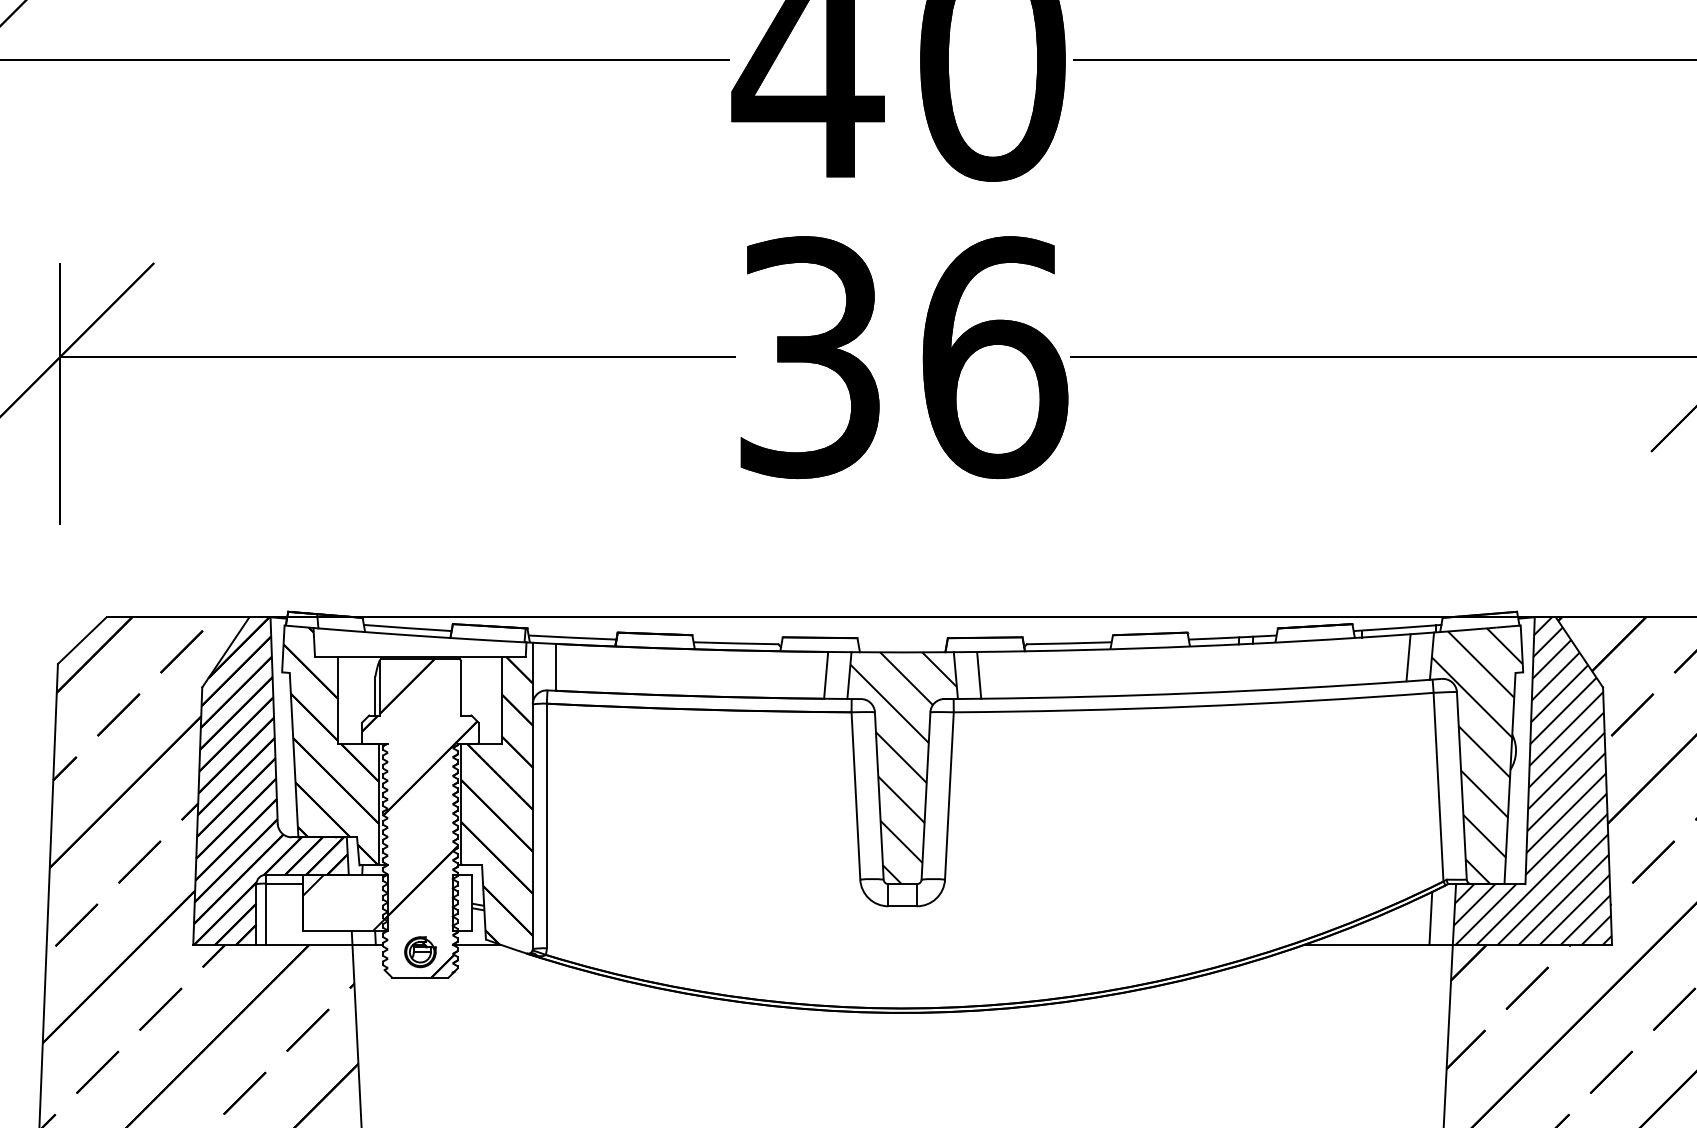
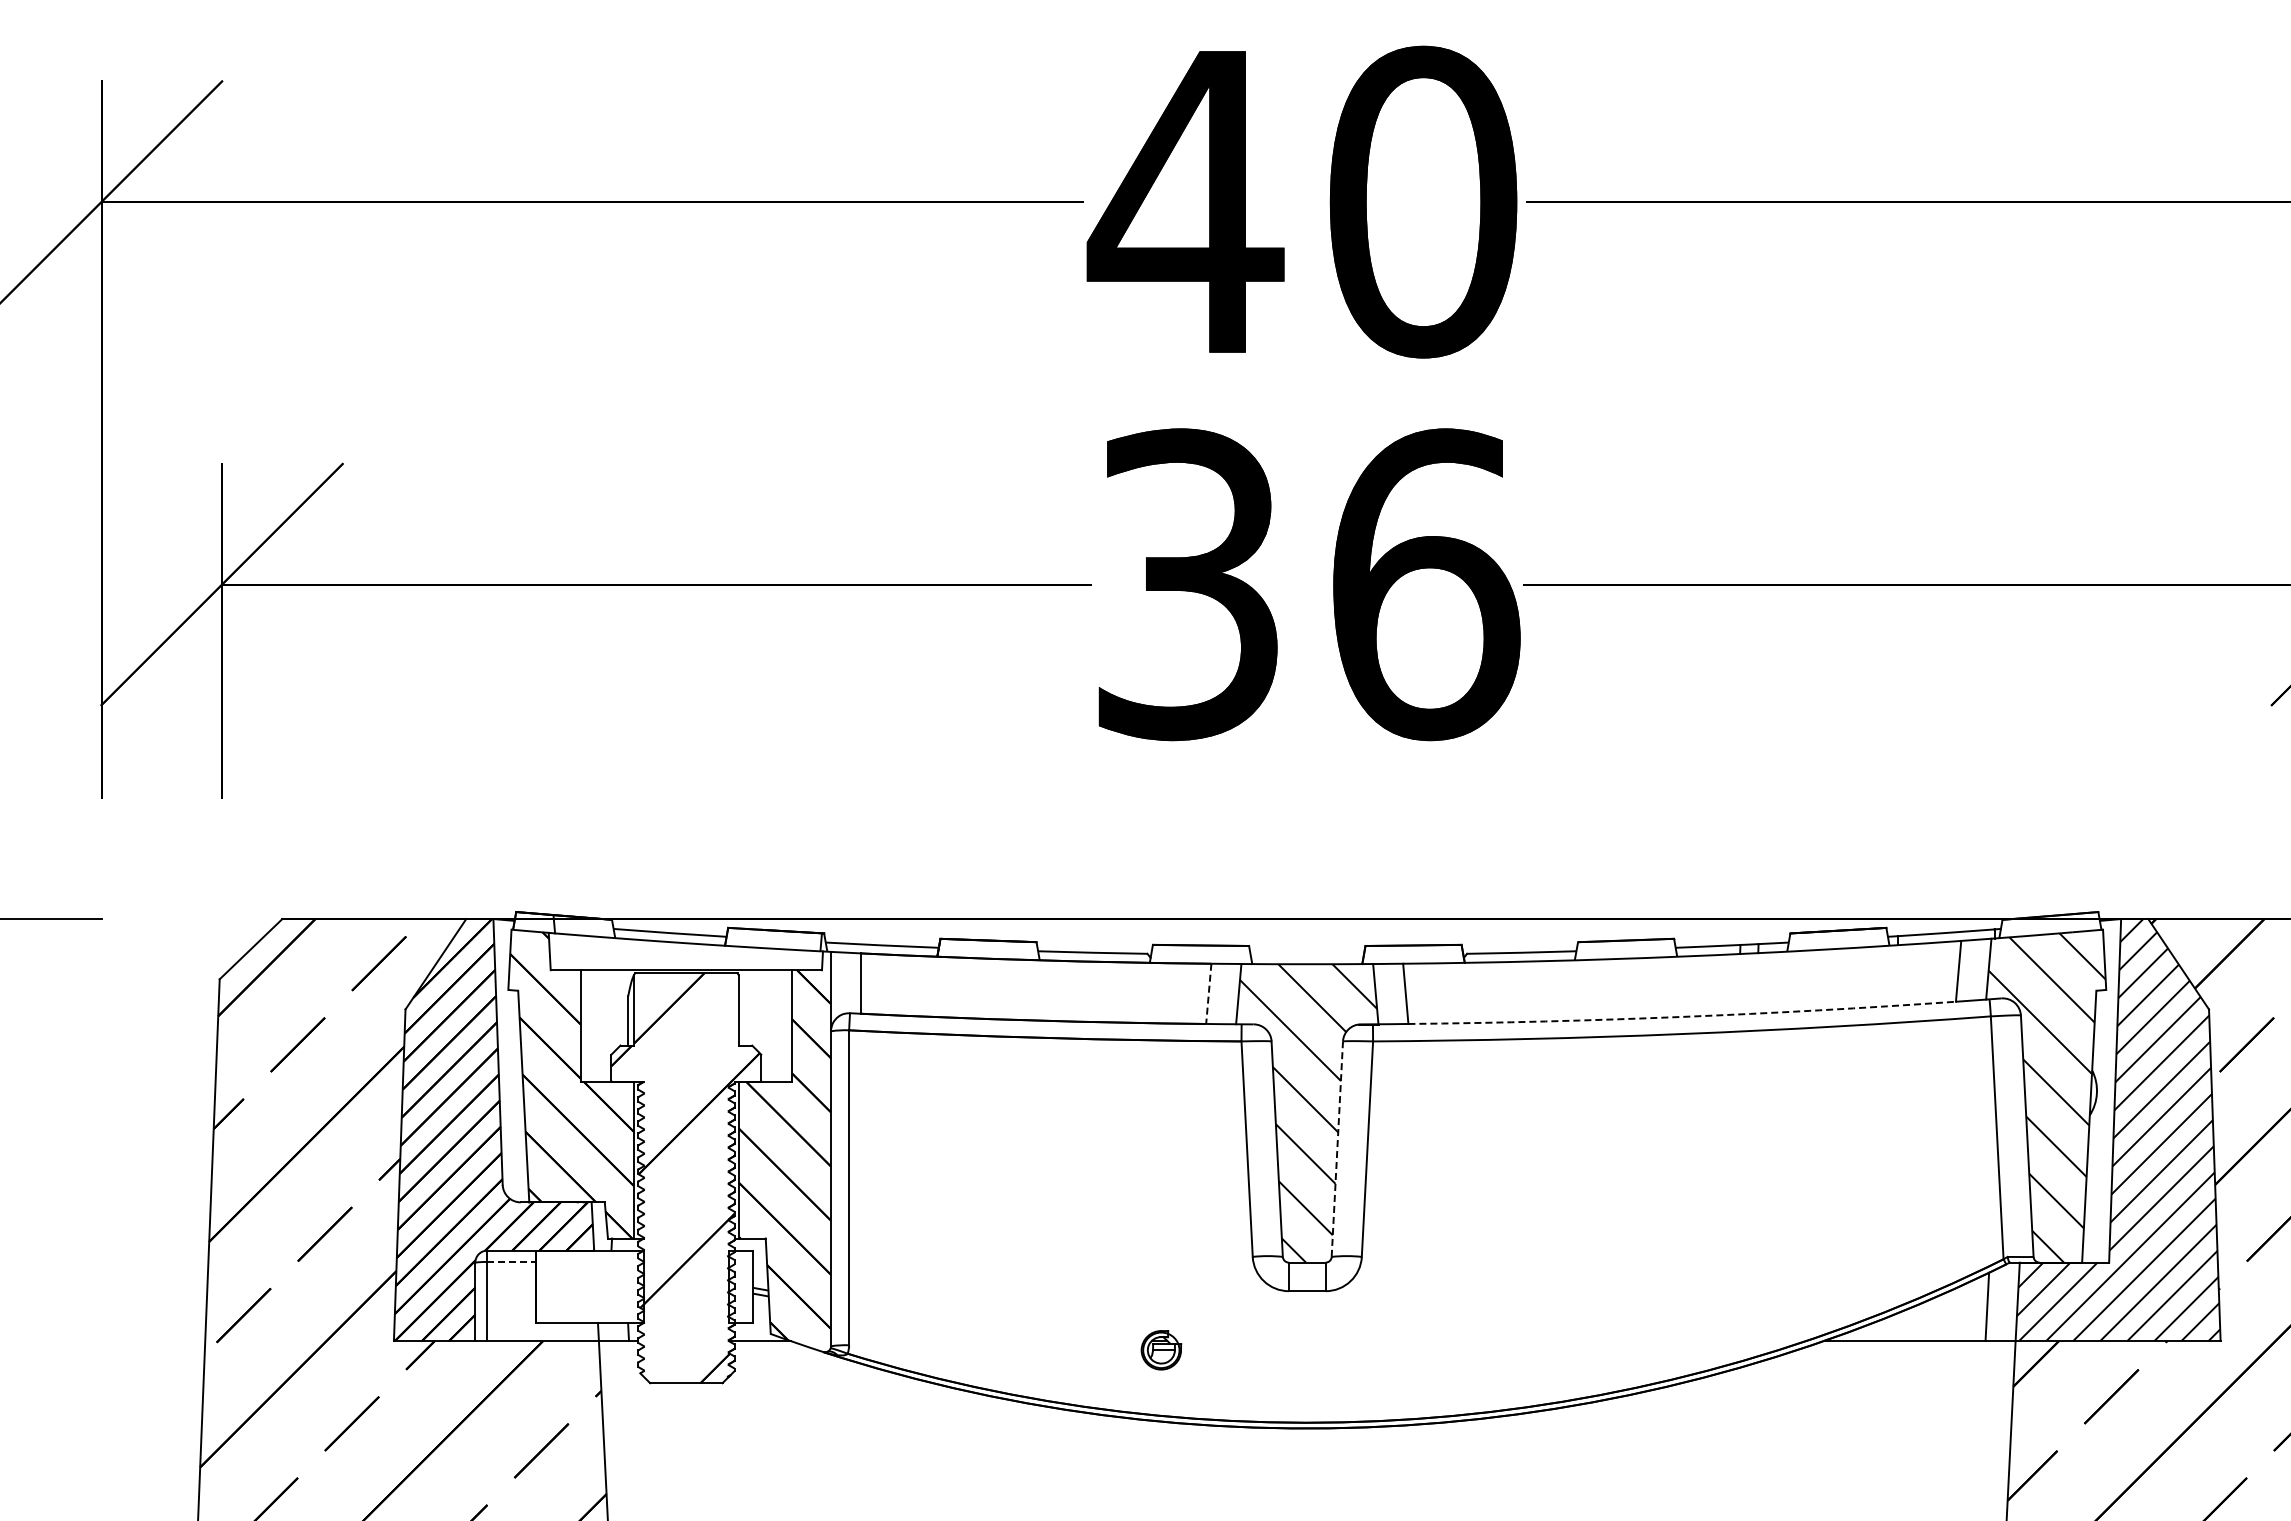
line: (825, 675) -> (1208, 994), solid -> dashed
arc: (1194, 692) -> (1682, 1016), solid -> dashed
line: (926, 796) -> (1337, 1149), solid -> dashed
line: (284, 884) -> (511, 1262), solid -> dashed
hatch: (345, 902) -> (589, 1286), removed
part: (420, 952) -> (1161, 1350), moved

